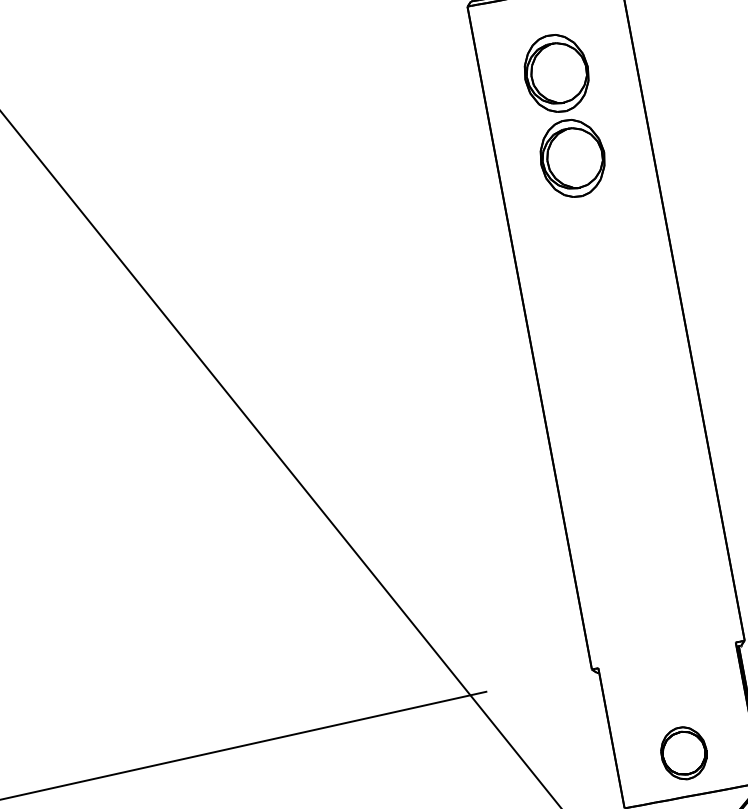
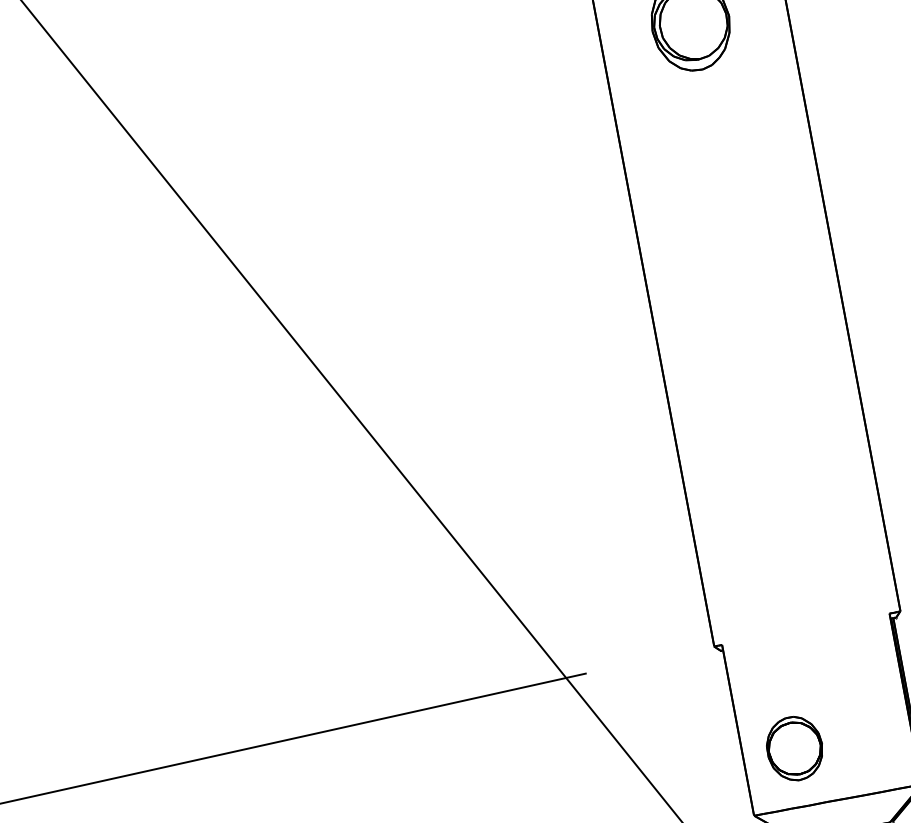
part: (683, 753) -> (794, 748), moved

